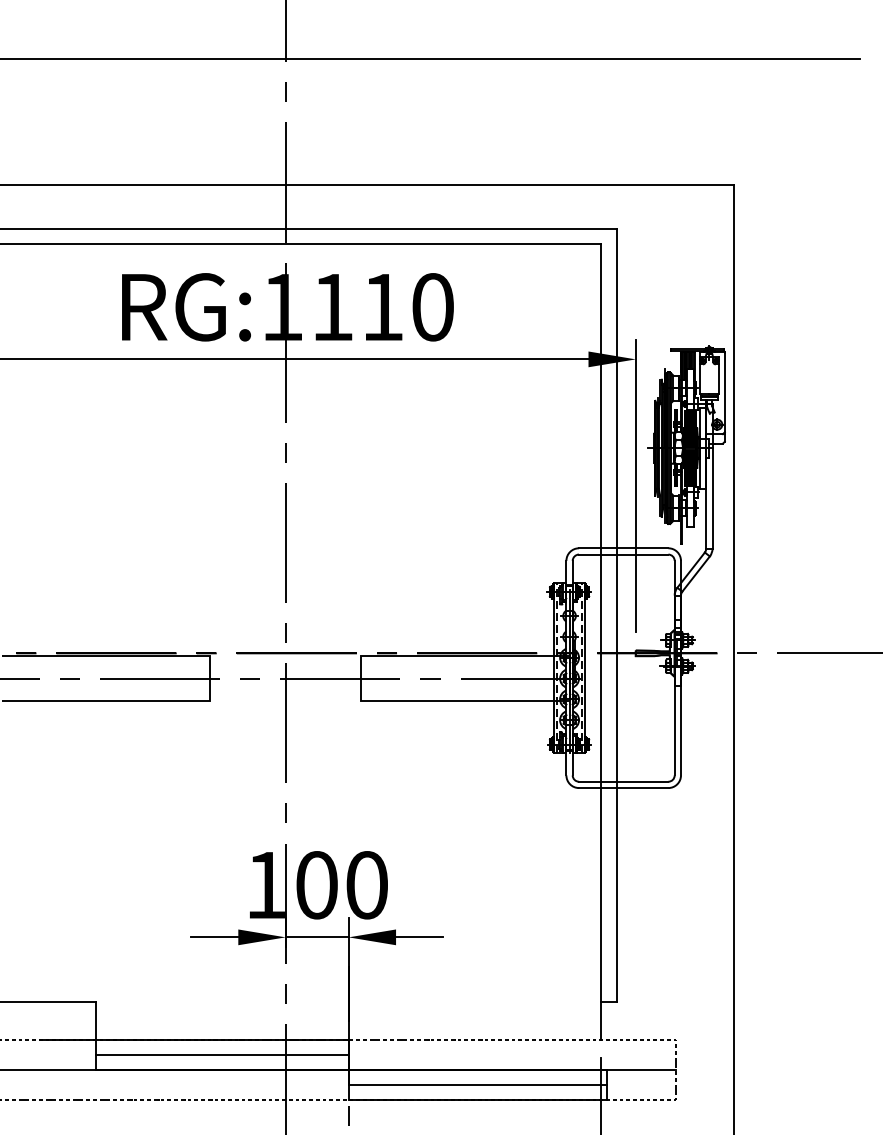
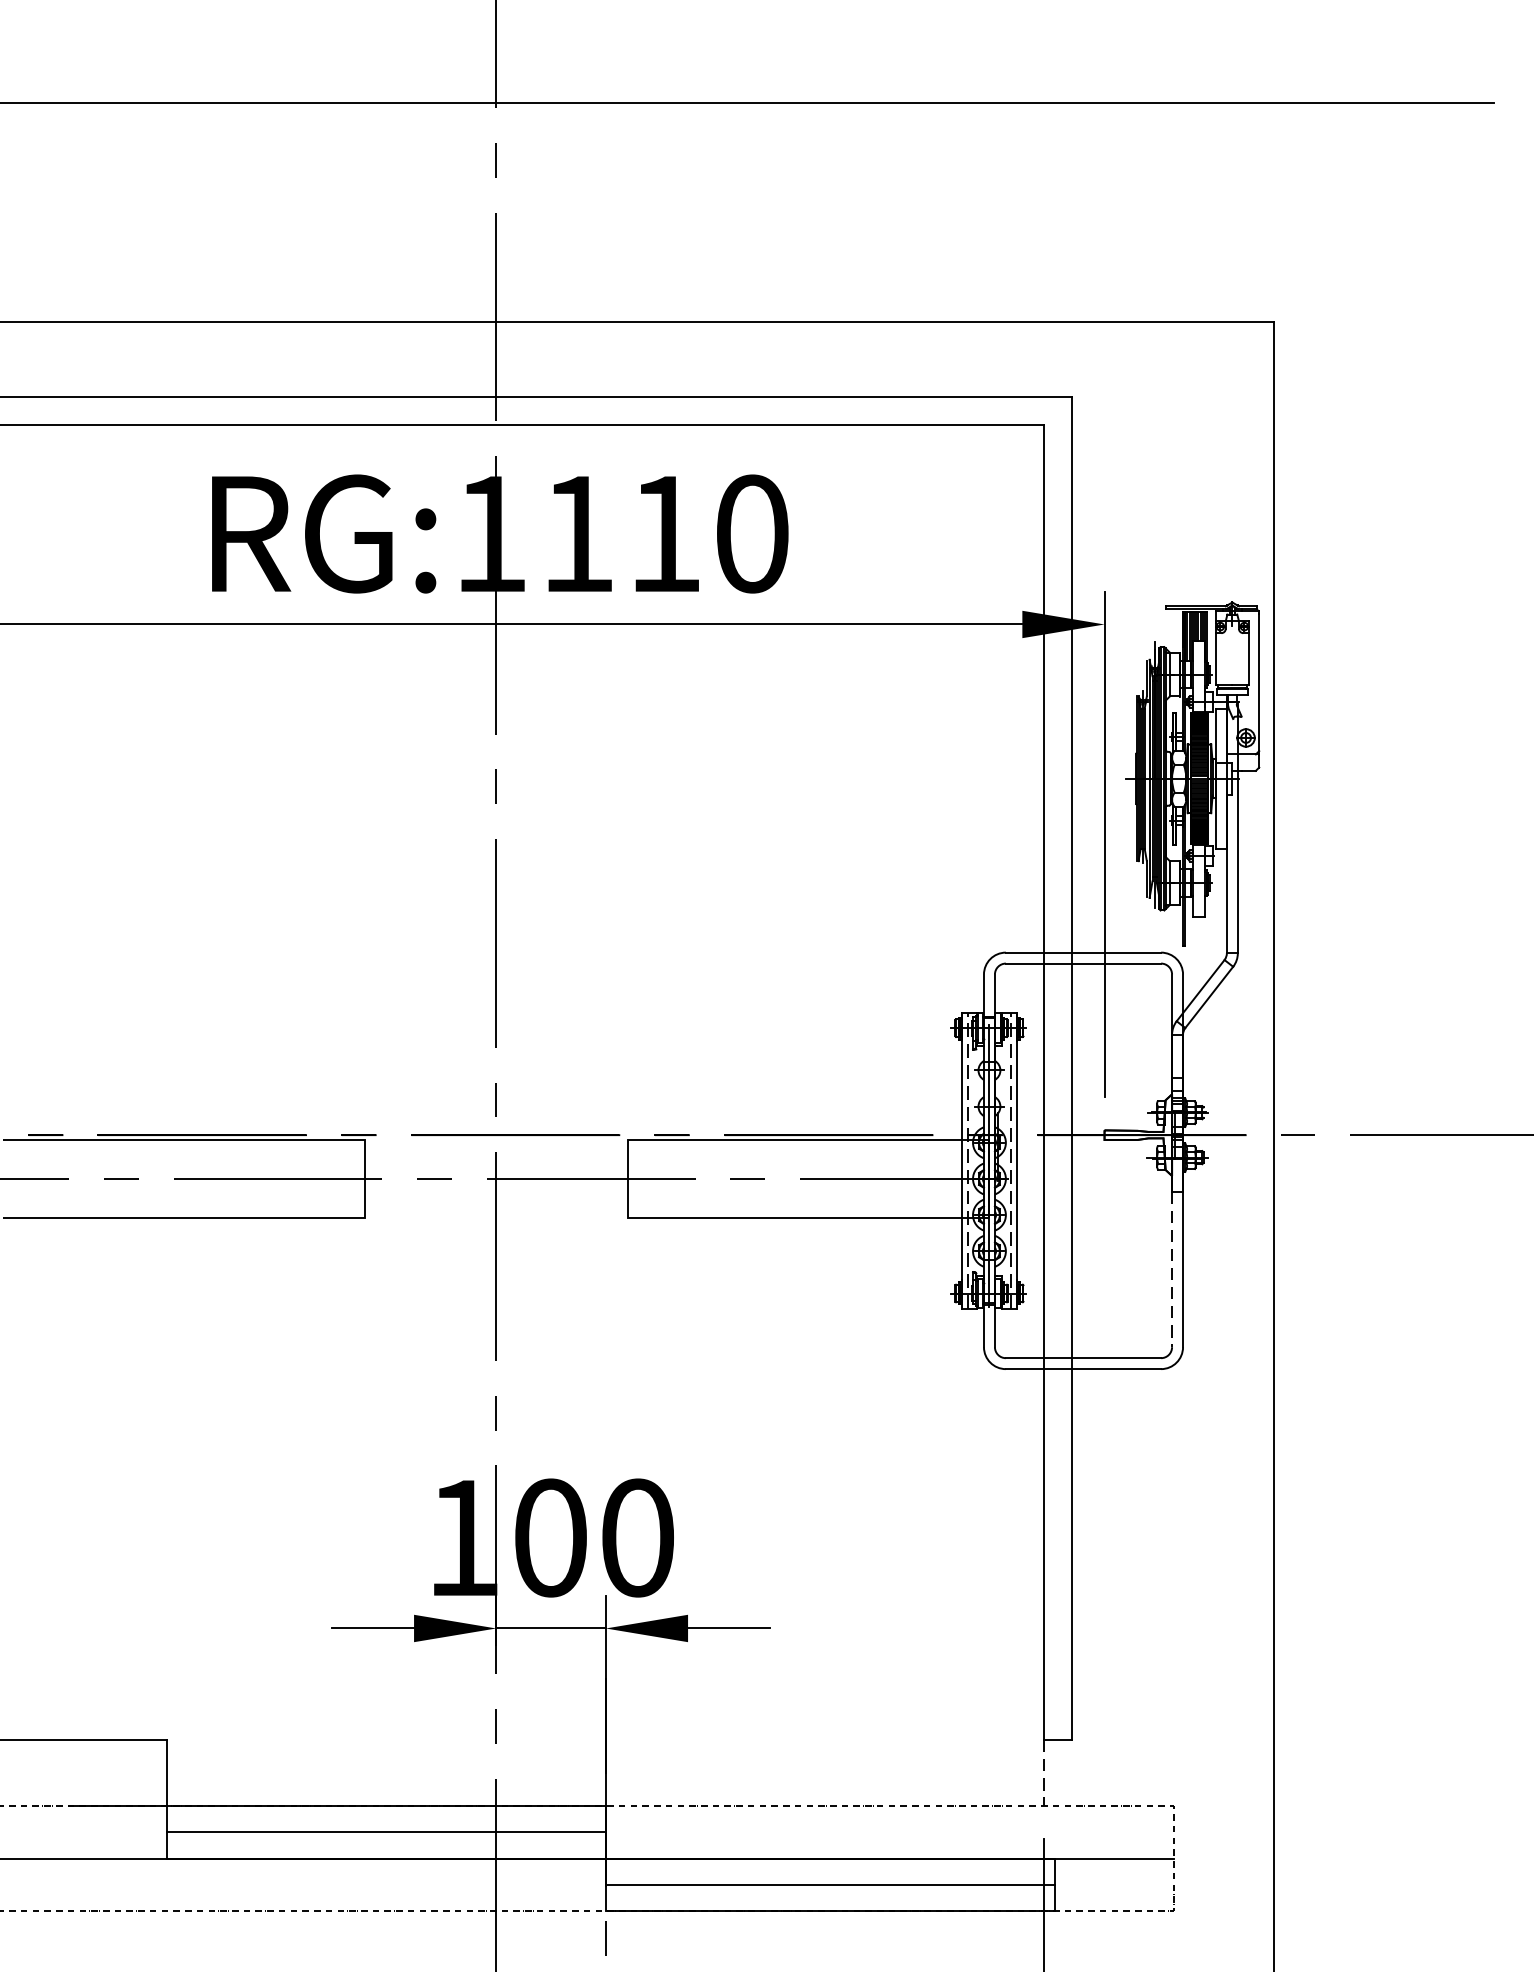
line: (674, 730) -> (1171, 1269), solid -> dashed
line: (601, 1020) -> (1044, 1772), solid -> dashed

